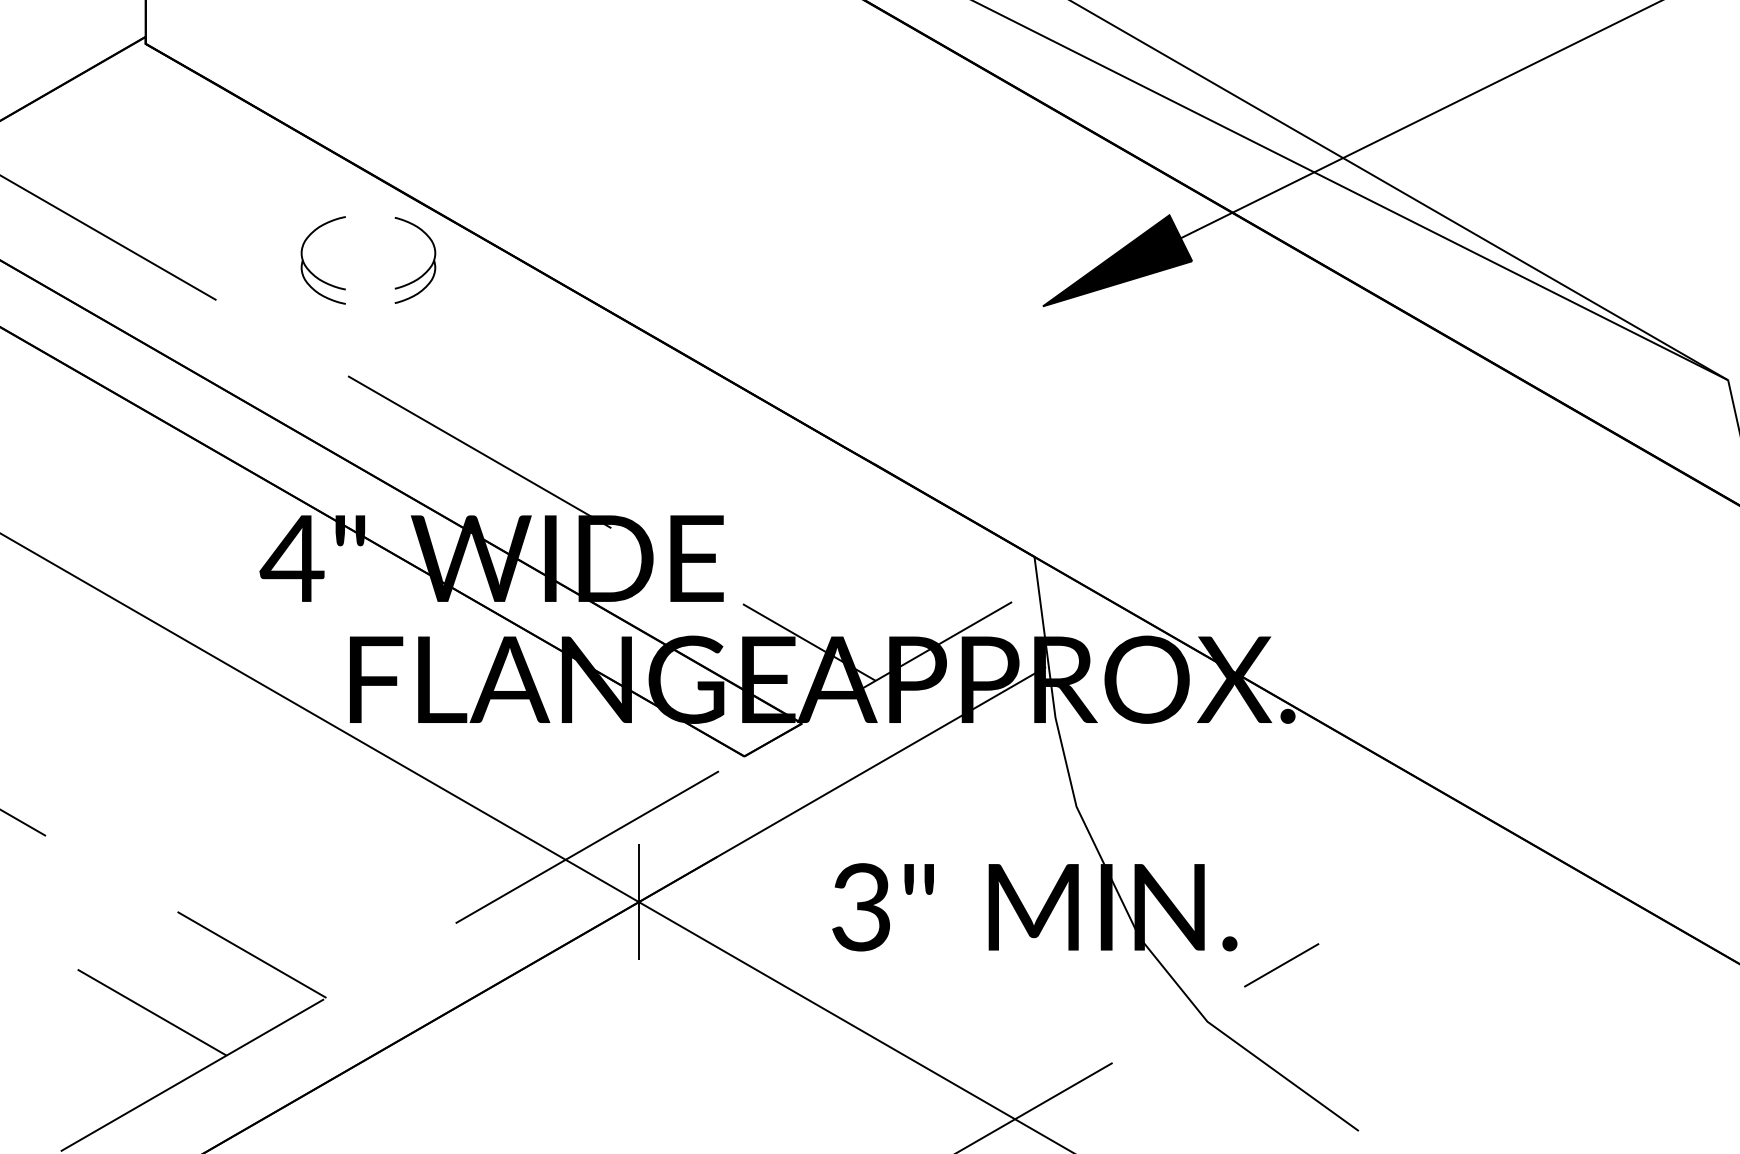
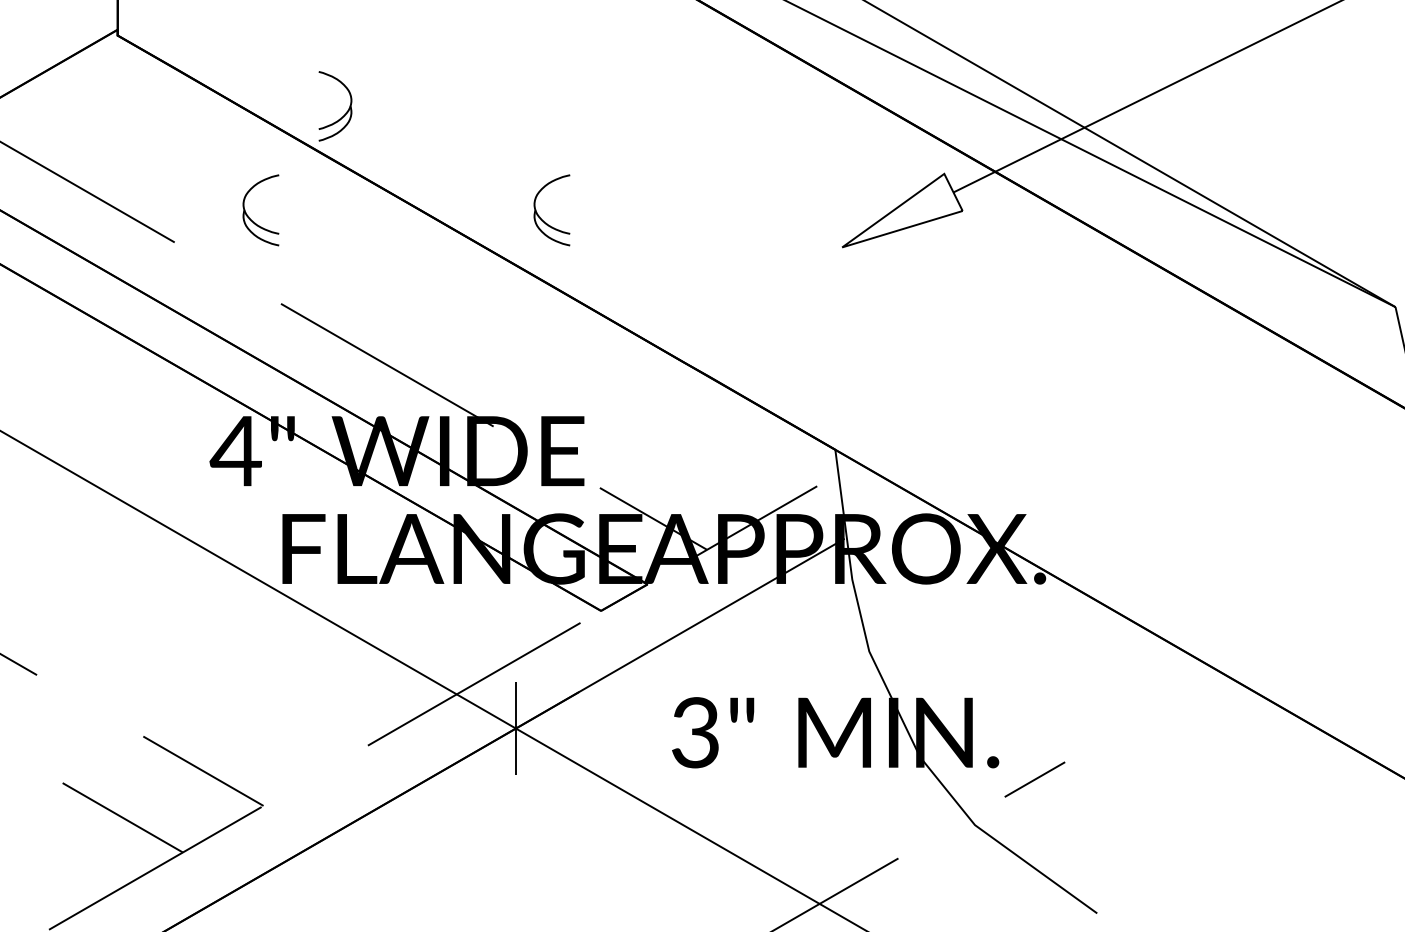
fill: (1117, 260) -> (902, 210), removed
part: (426, 270) -> (344, 114), moved
part: (671, 271) -> (542, 219), added

